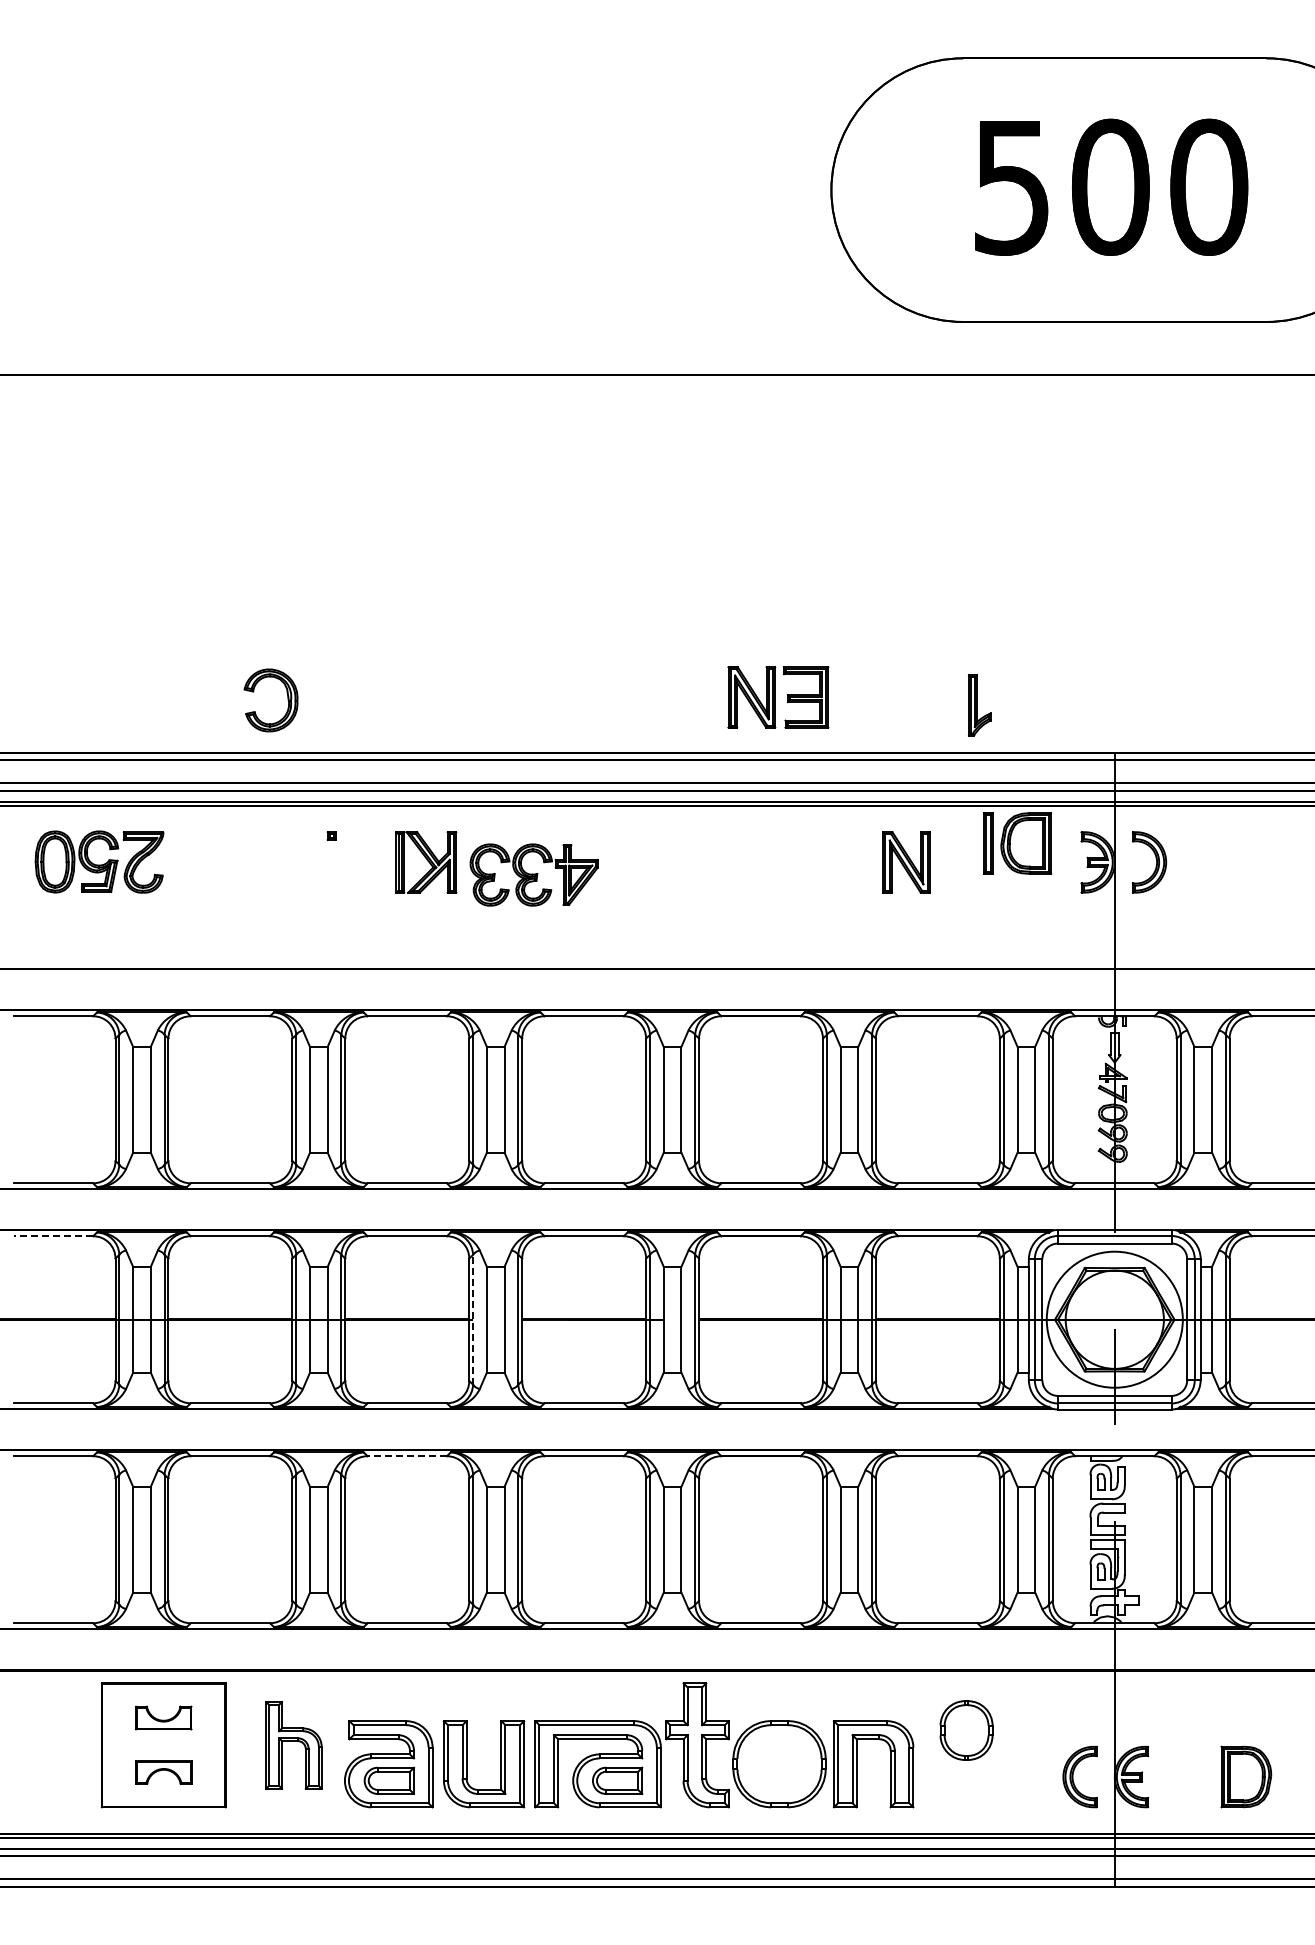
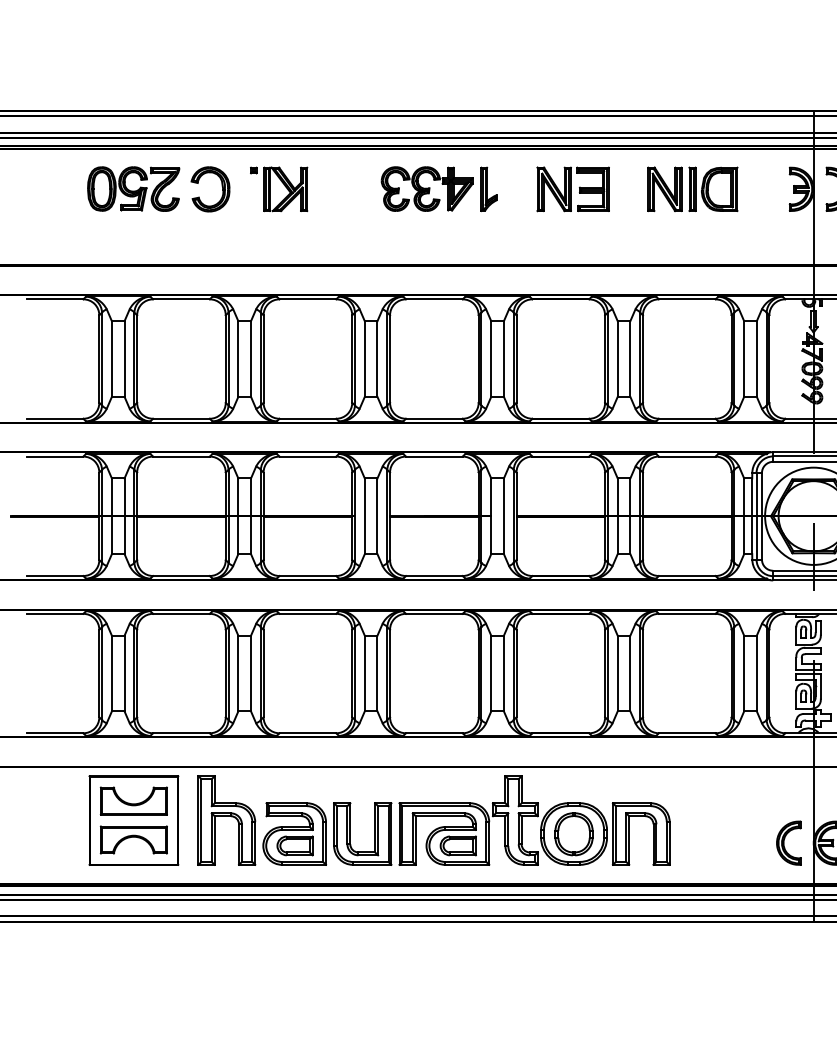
part: (778, 697) -> (573, 189), moved
part: (287, 700) -> (222, 189), moved
part: (979, 705) -> (488, 189), moved
part: (1017, 843) -> (713, 189), moved
part: (99, 861) -> (133, 188), moved
part: (426, 862) -> (285, 189), moved
part: (533, 874) -> (426, 188), moved
line: (53, 1236) -> (54, 456), dashed -> solid
line: (473, 1319) -> (355, 516), dashed -> solid
line: (407, 1456) -> (308, 614), dashed -> solid
part: (163, 1717) -> (133, 800), size x1.67
part: (966, 1730) -> (574, 834), moved
part: (293, 1745) -> (226, 820), size x1.43
part: (163, 1772) -> (133, 839), size x1.67

